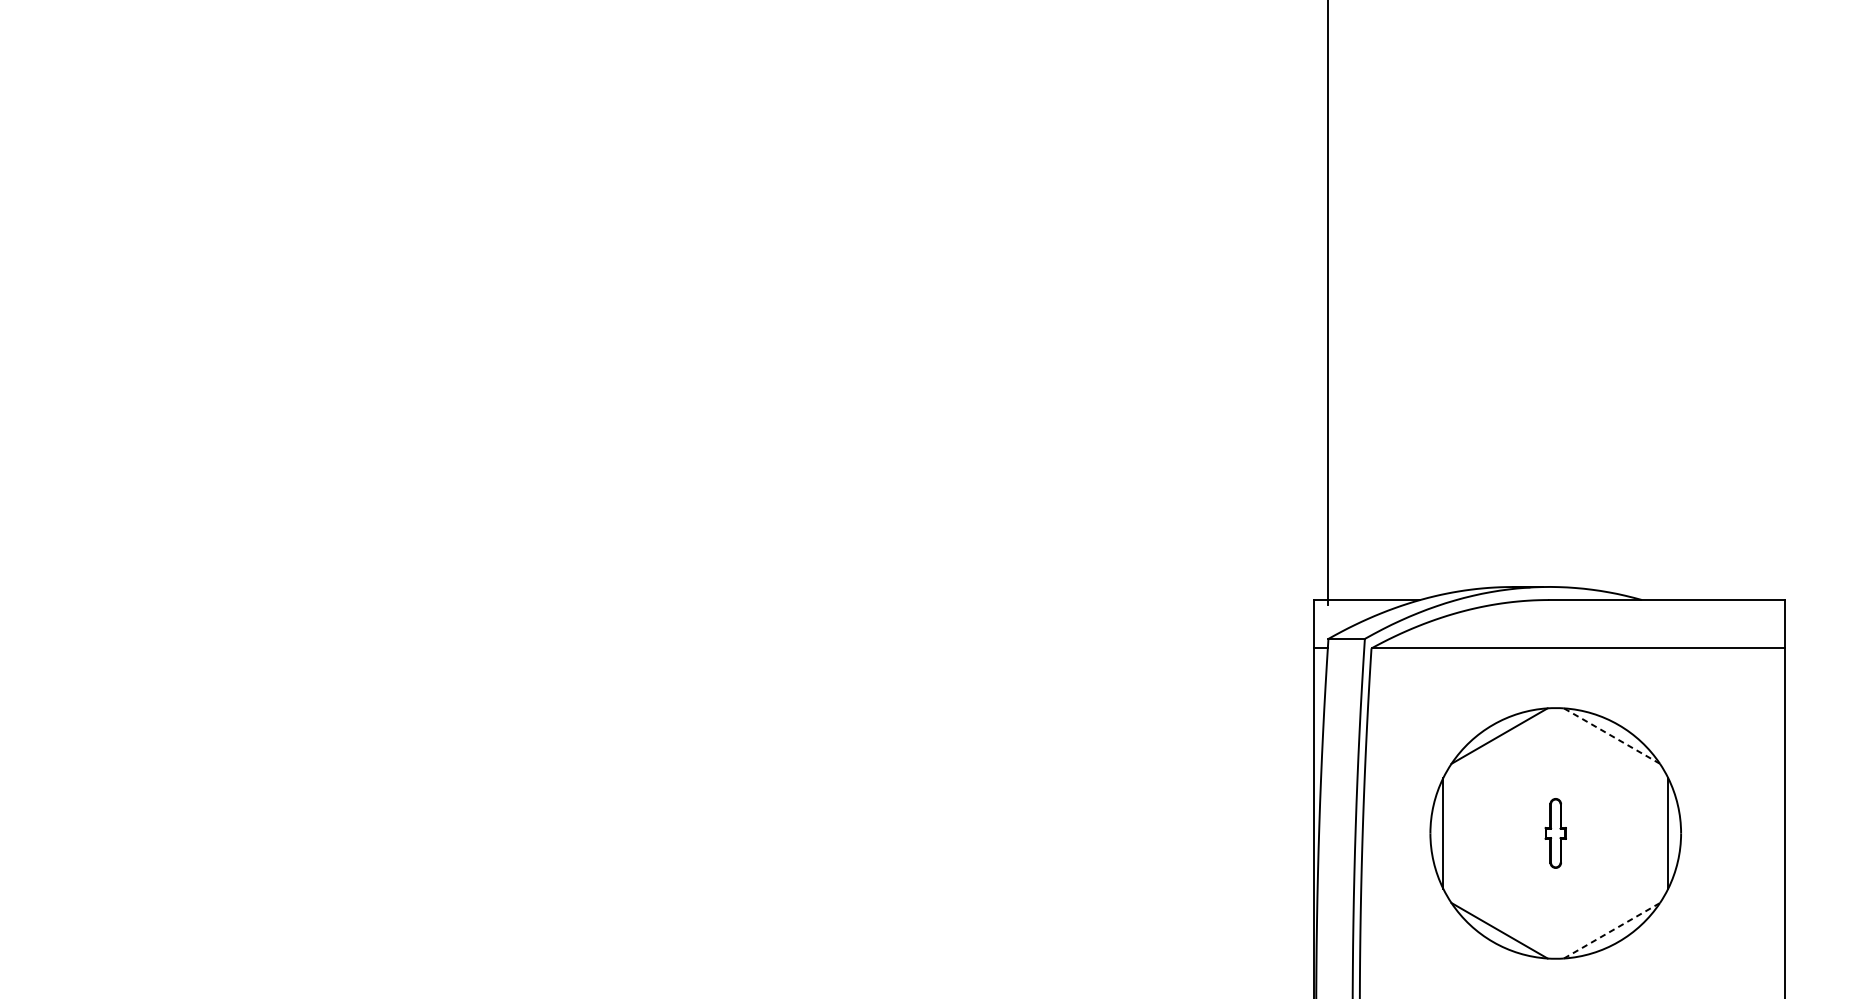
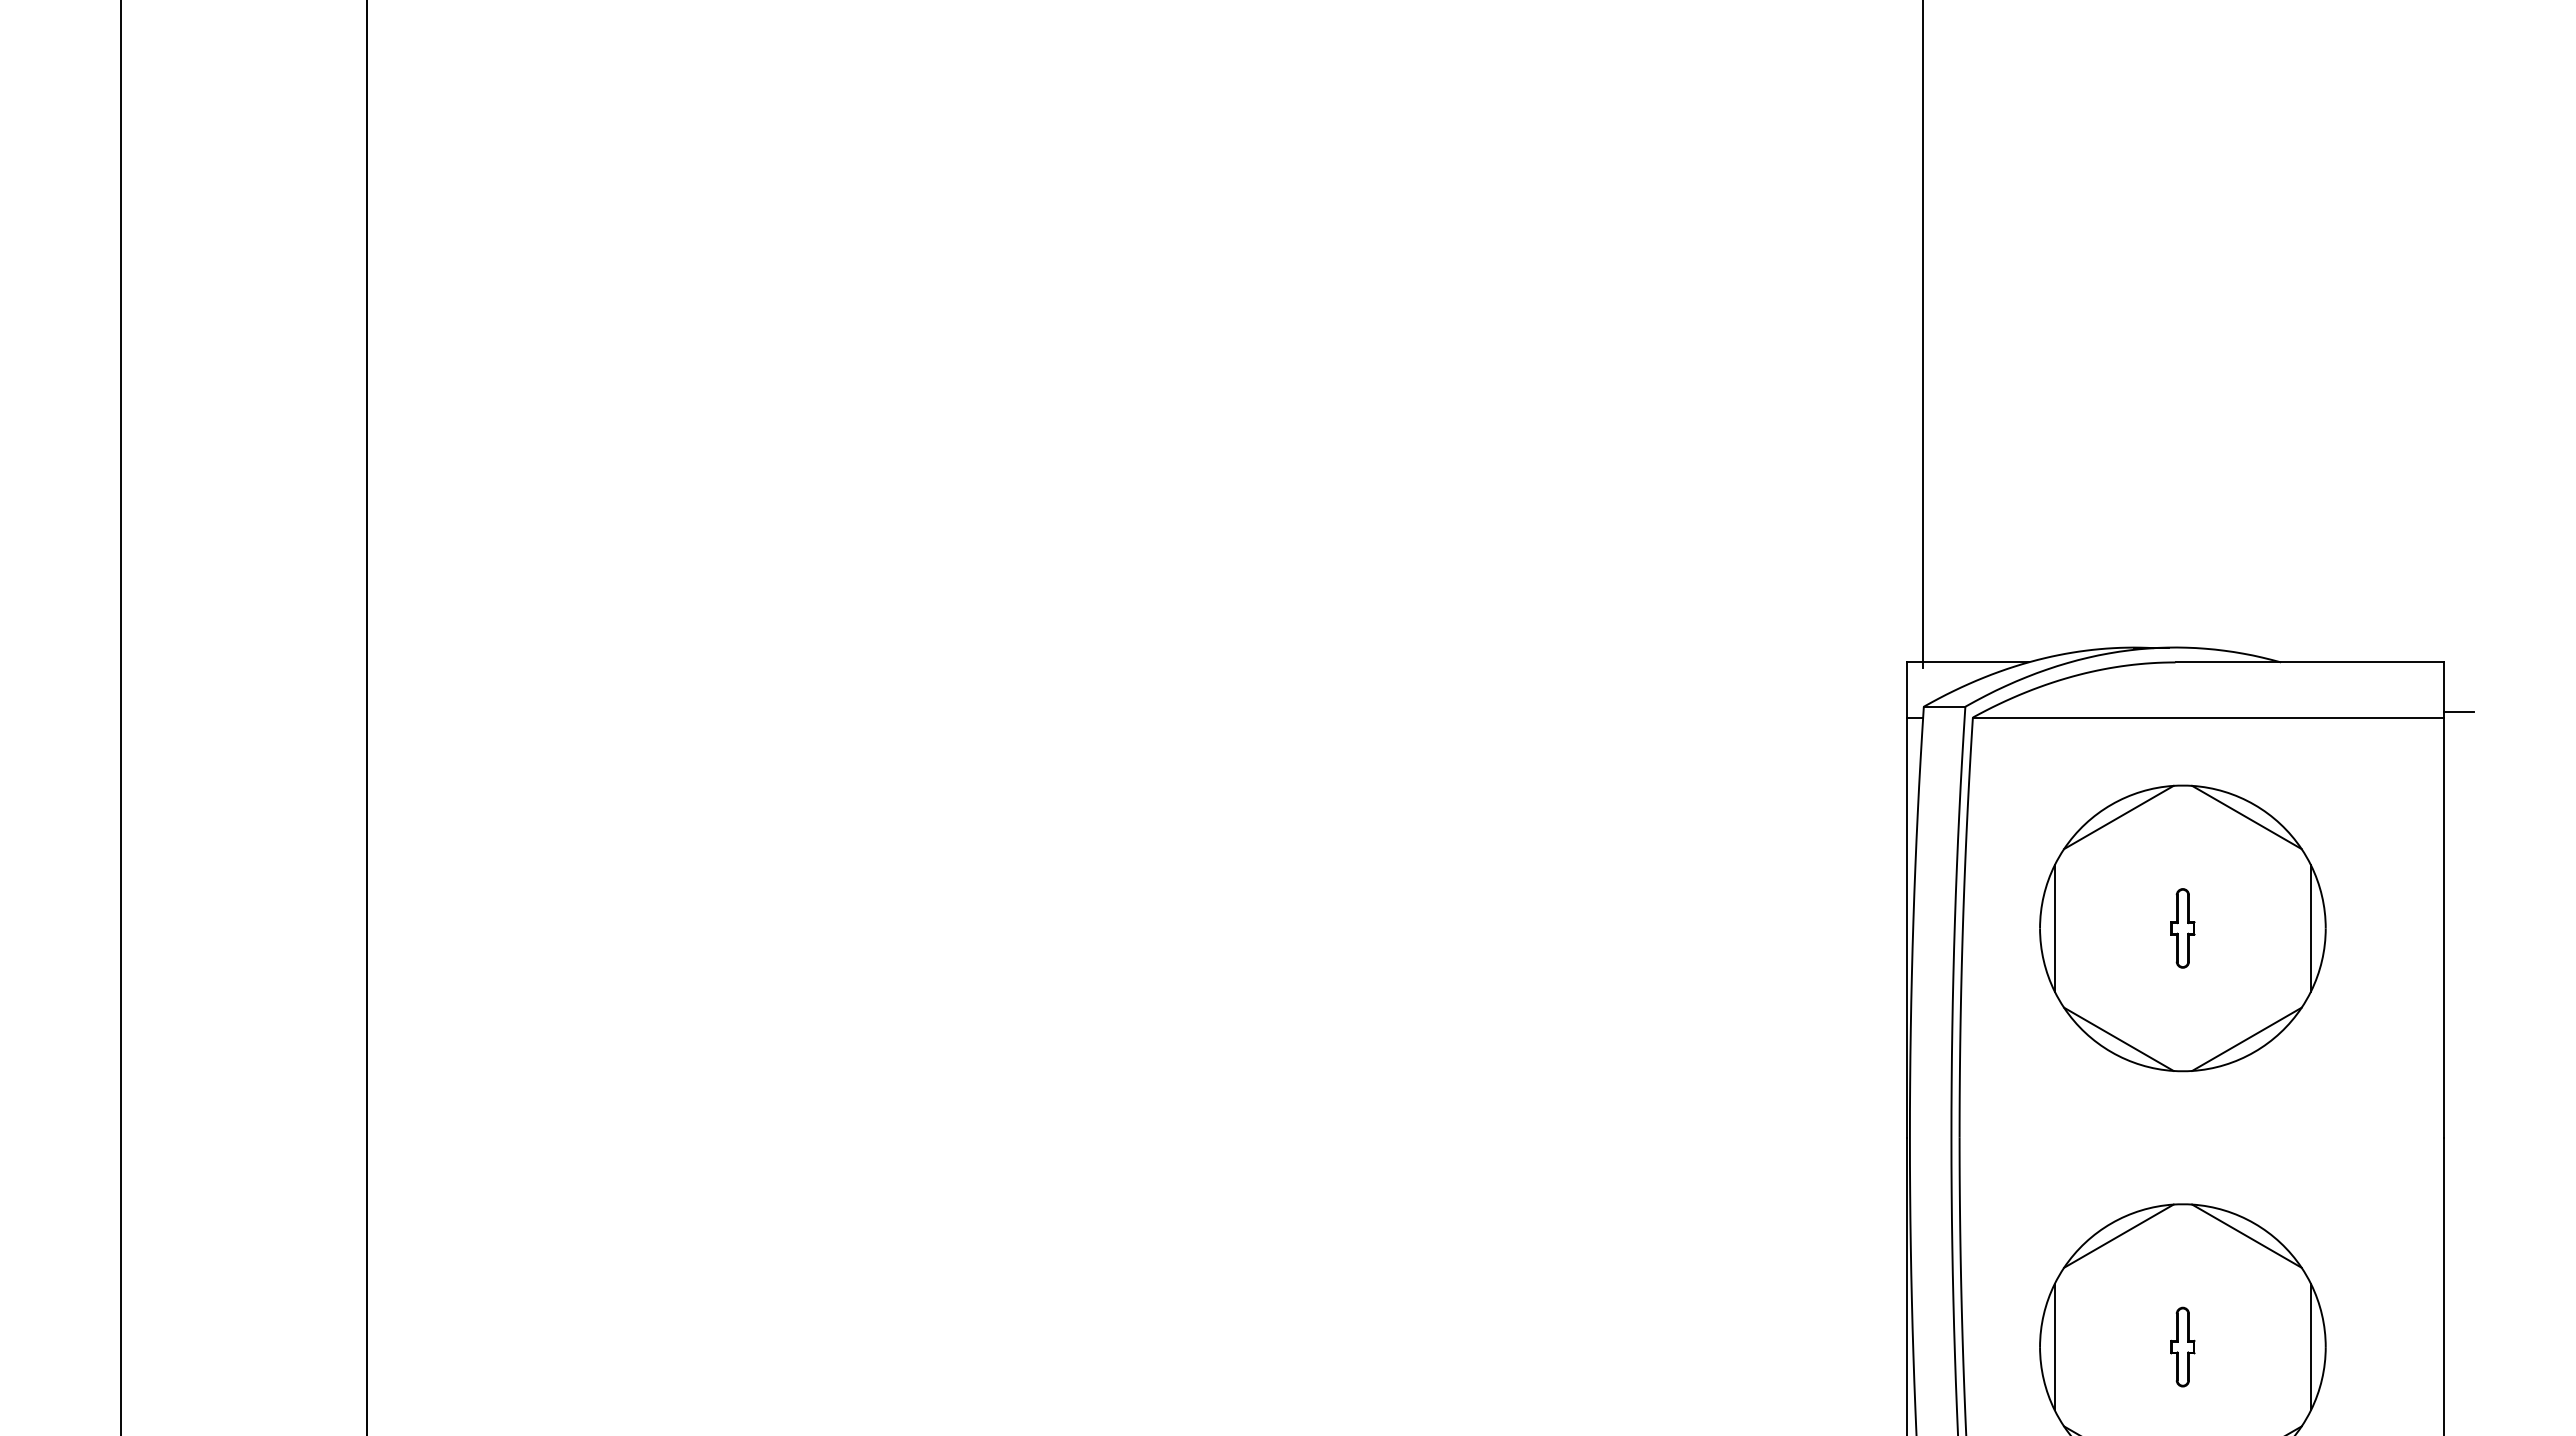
line: (1797, 643) -> (2458, 711), added
line: (1611, 736) -> (2246, 817), dashed -> solid
line: (1612, 930) -> (2247, 1039), dashed -> solid

